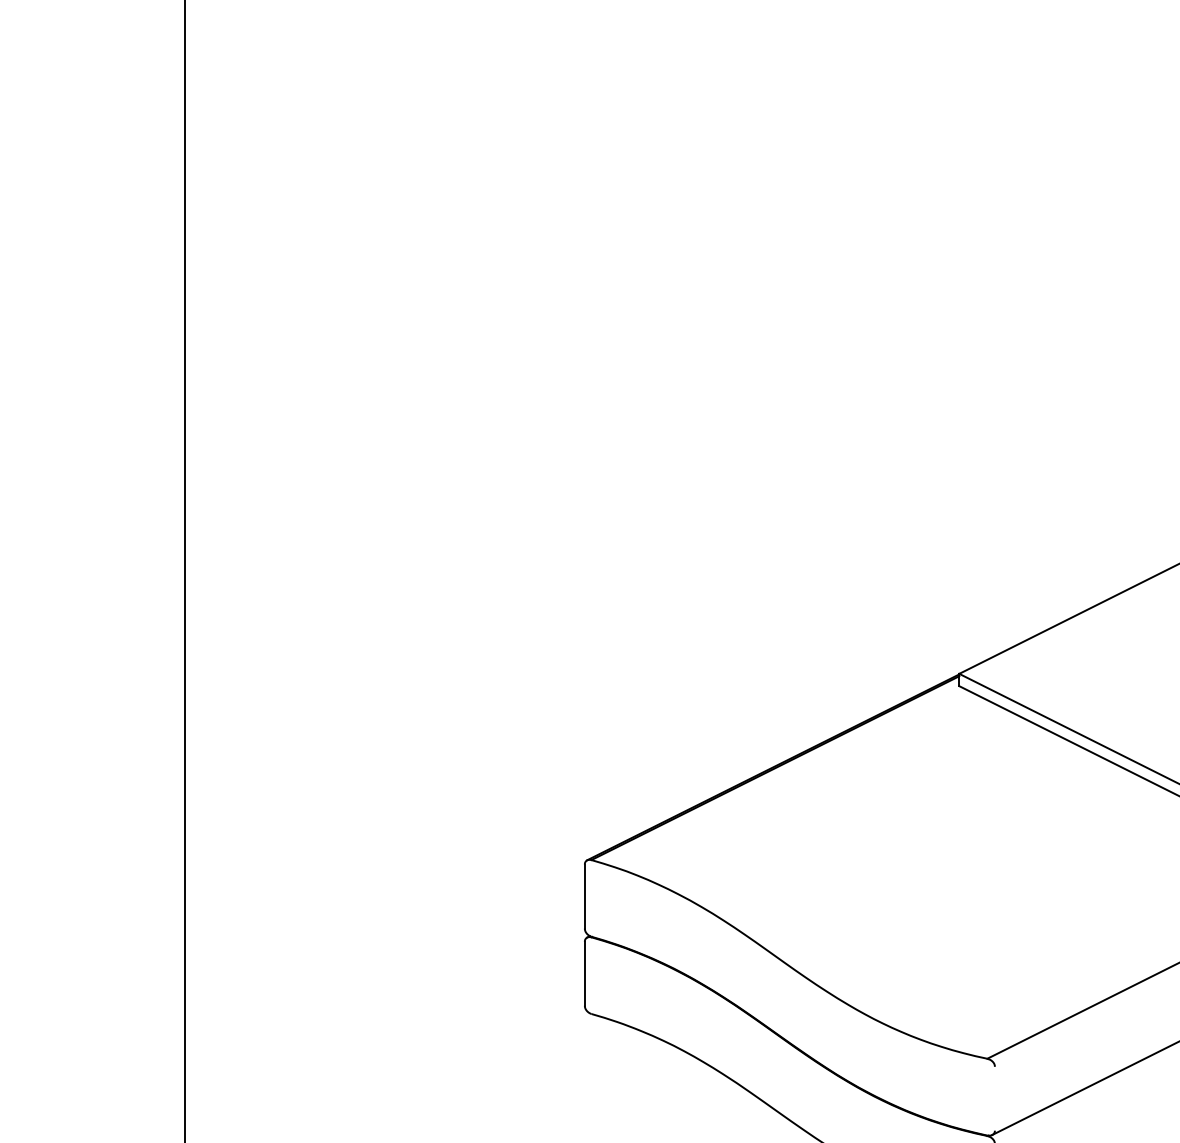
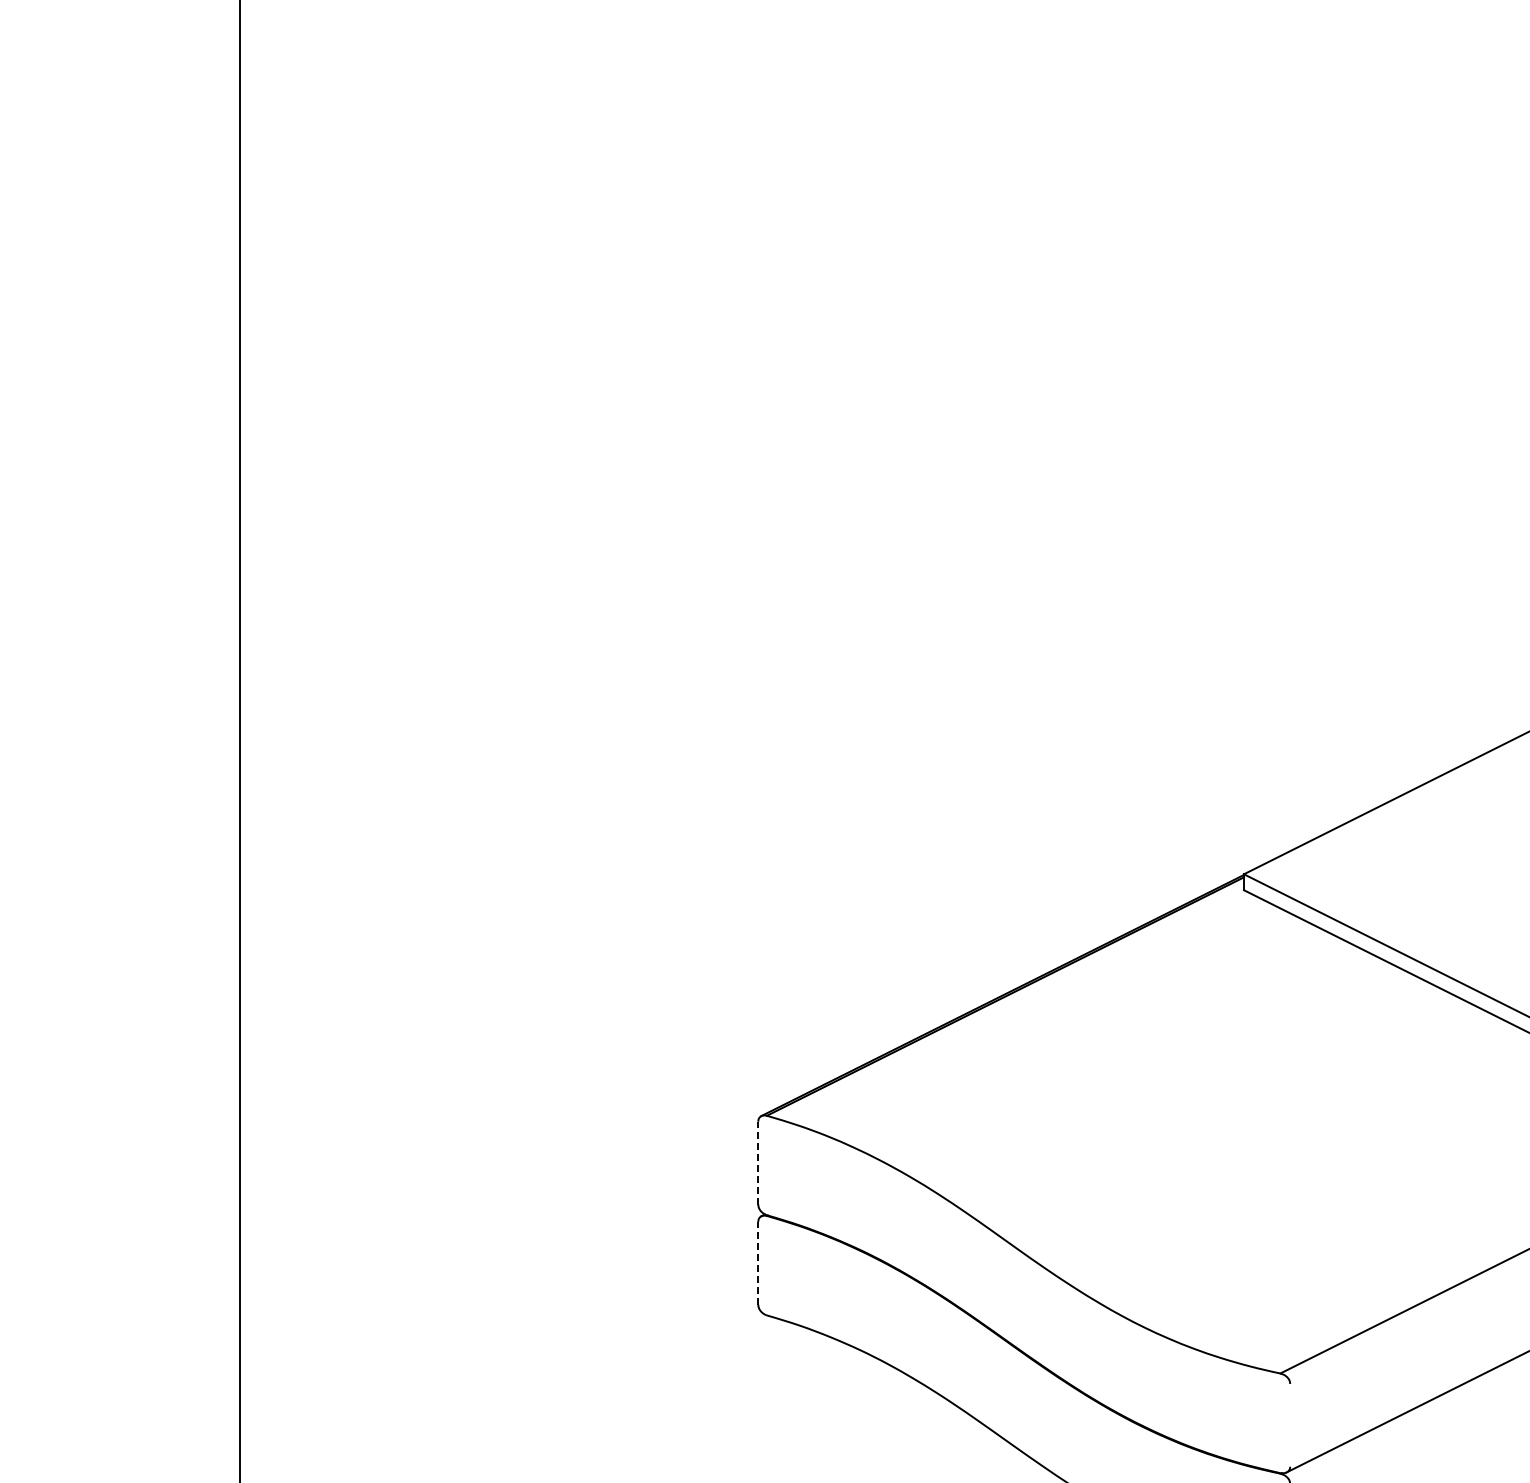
line: (584, 896) -> (758, 1162), solid -> dashed
line: (584, 973) -> (758, 1262), solid -> dashed

